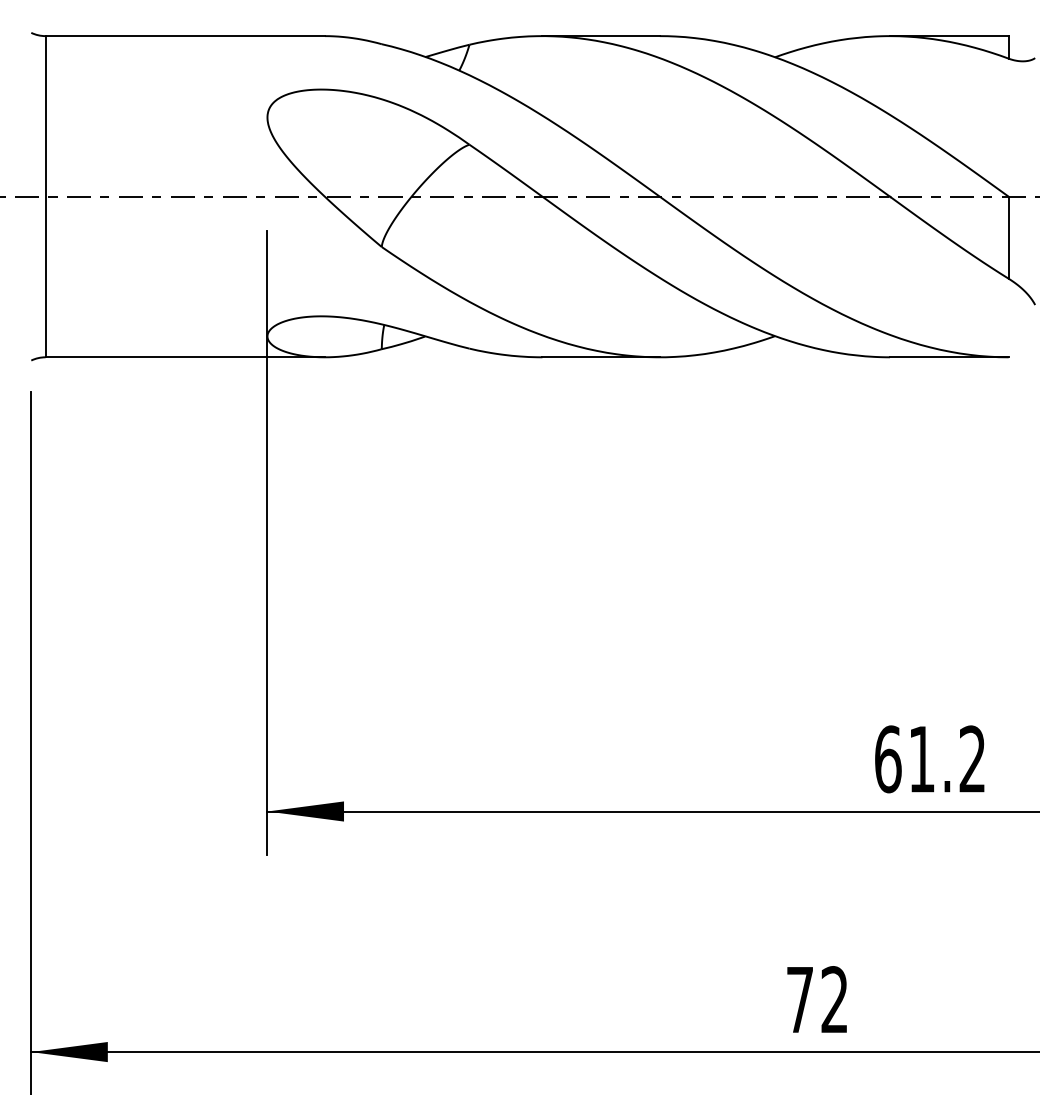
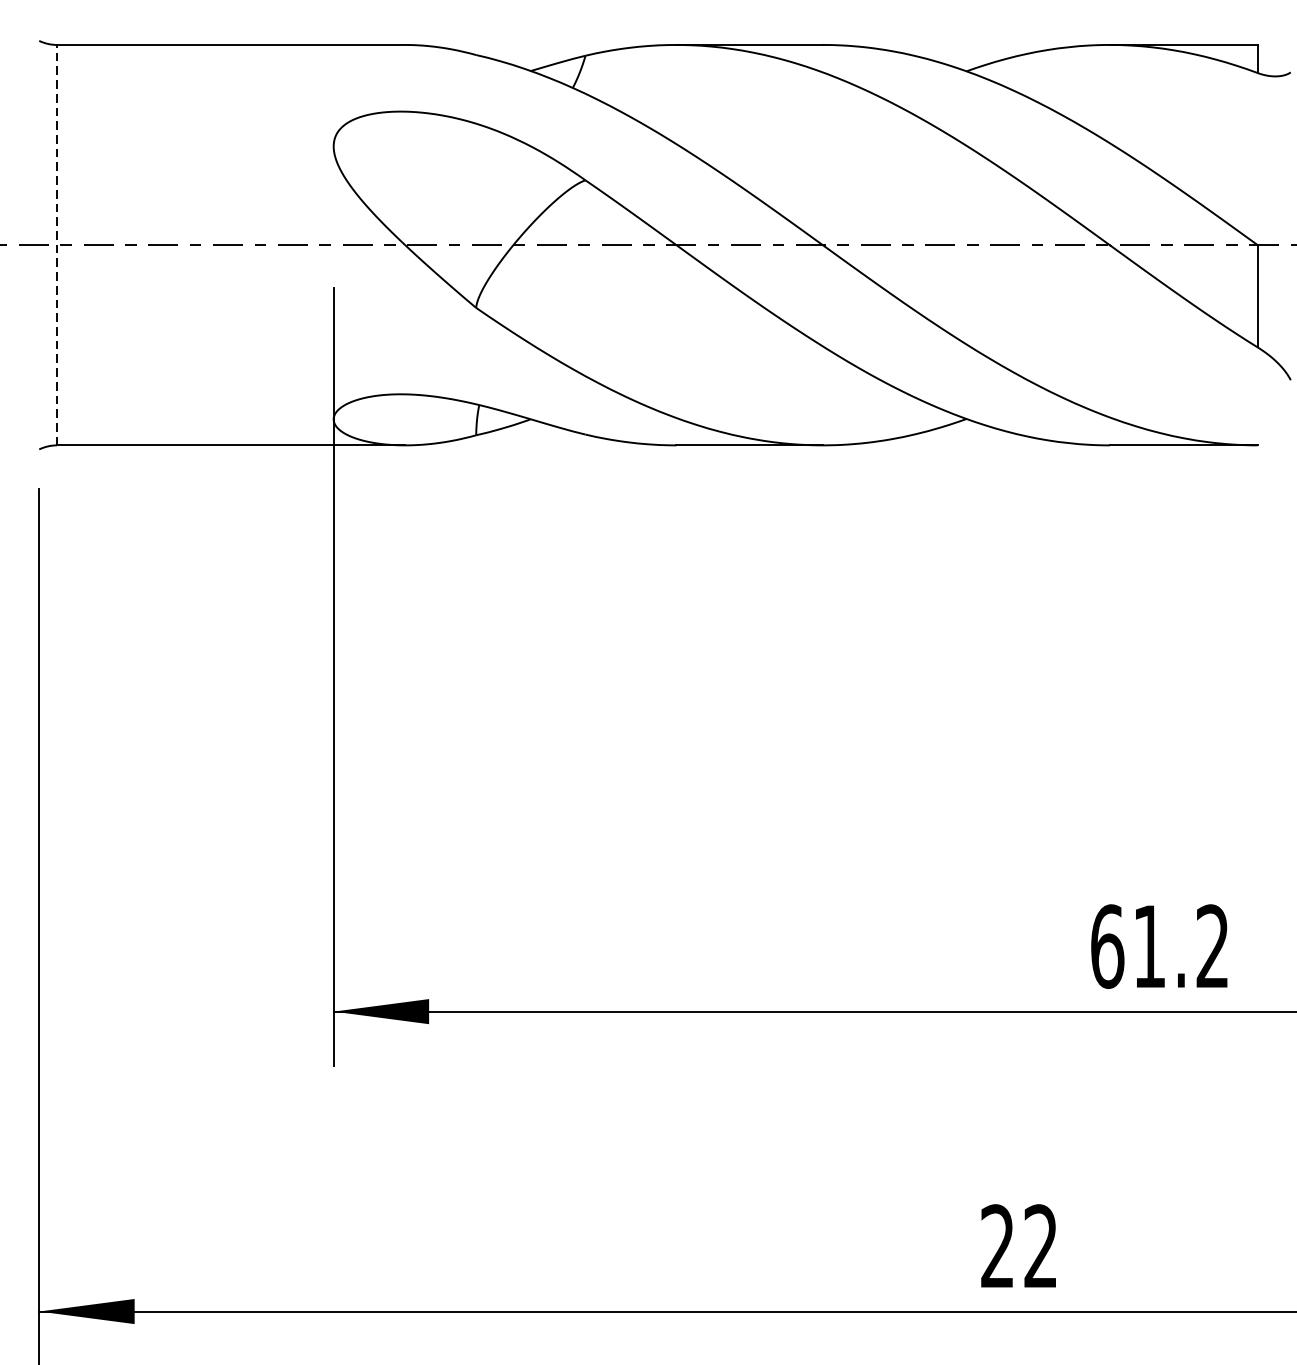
line: (45, 196) -> (56, 244), solid -> dashed
text: (799, 999) -> (996, 1246), 72 -> 22

